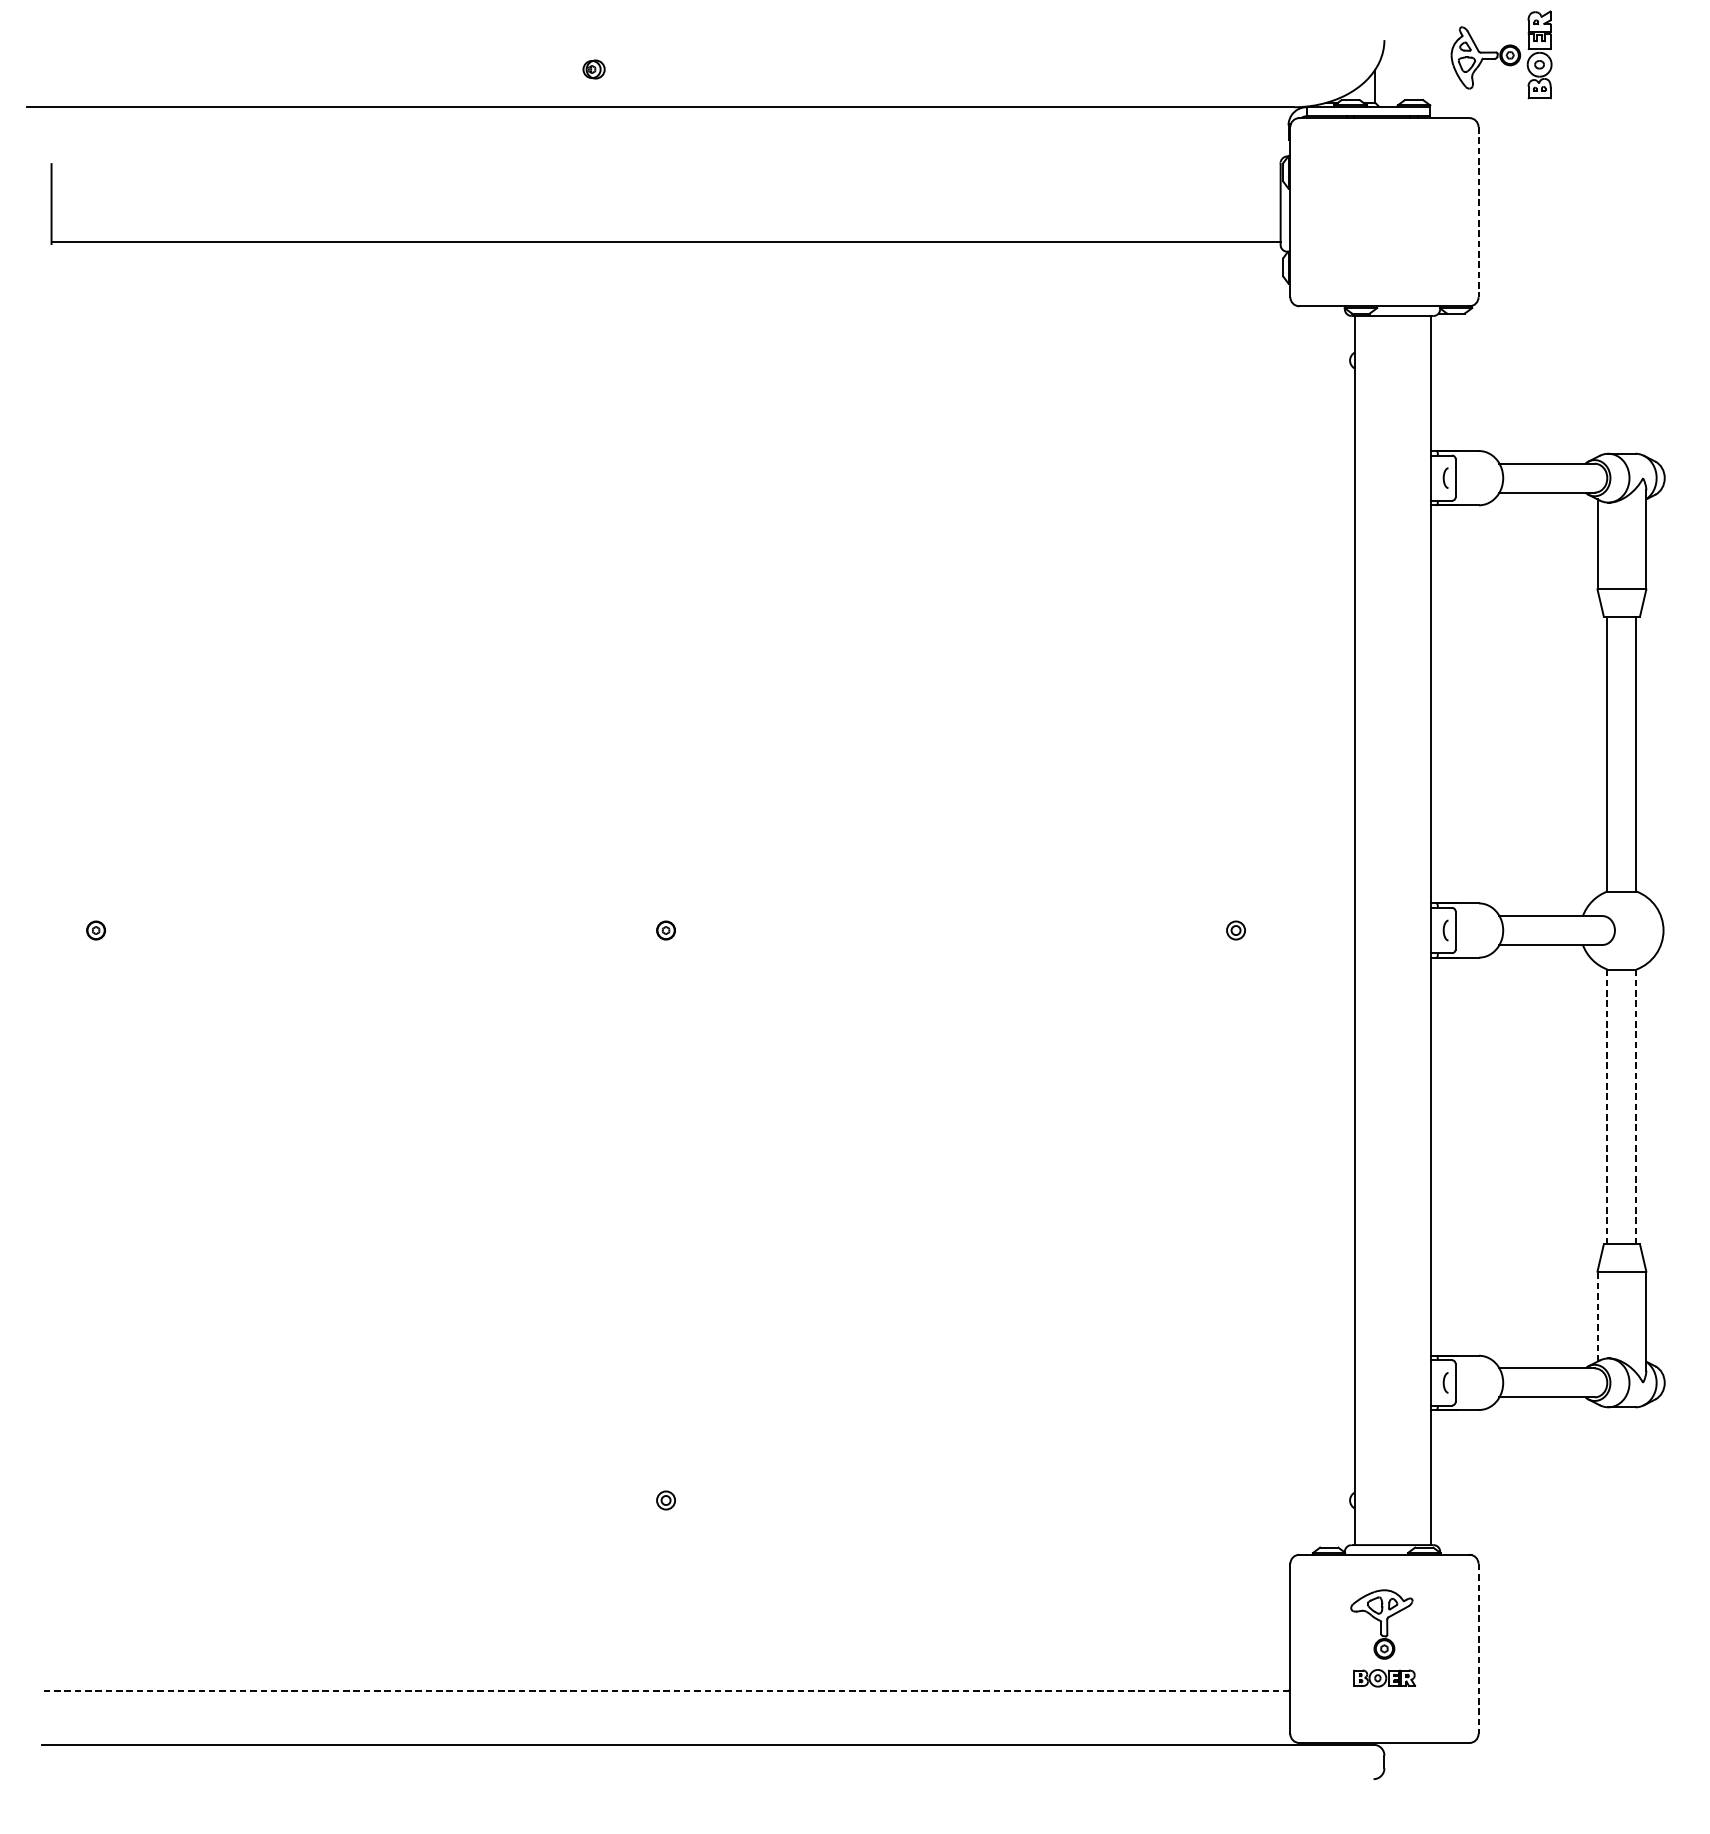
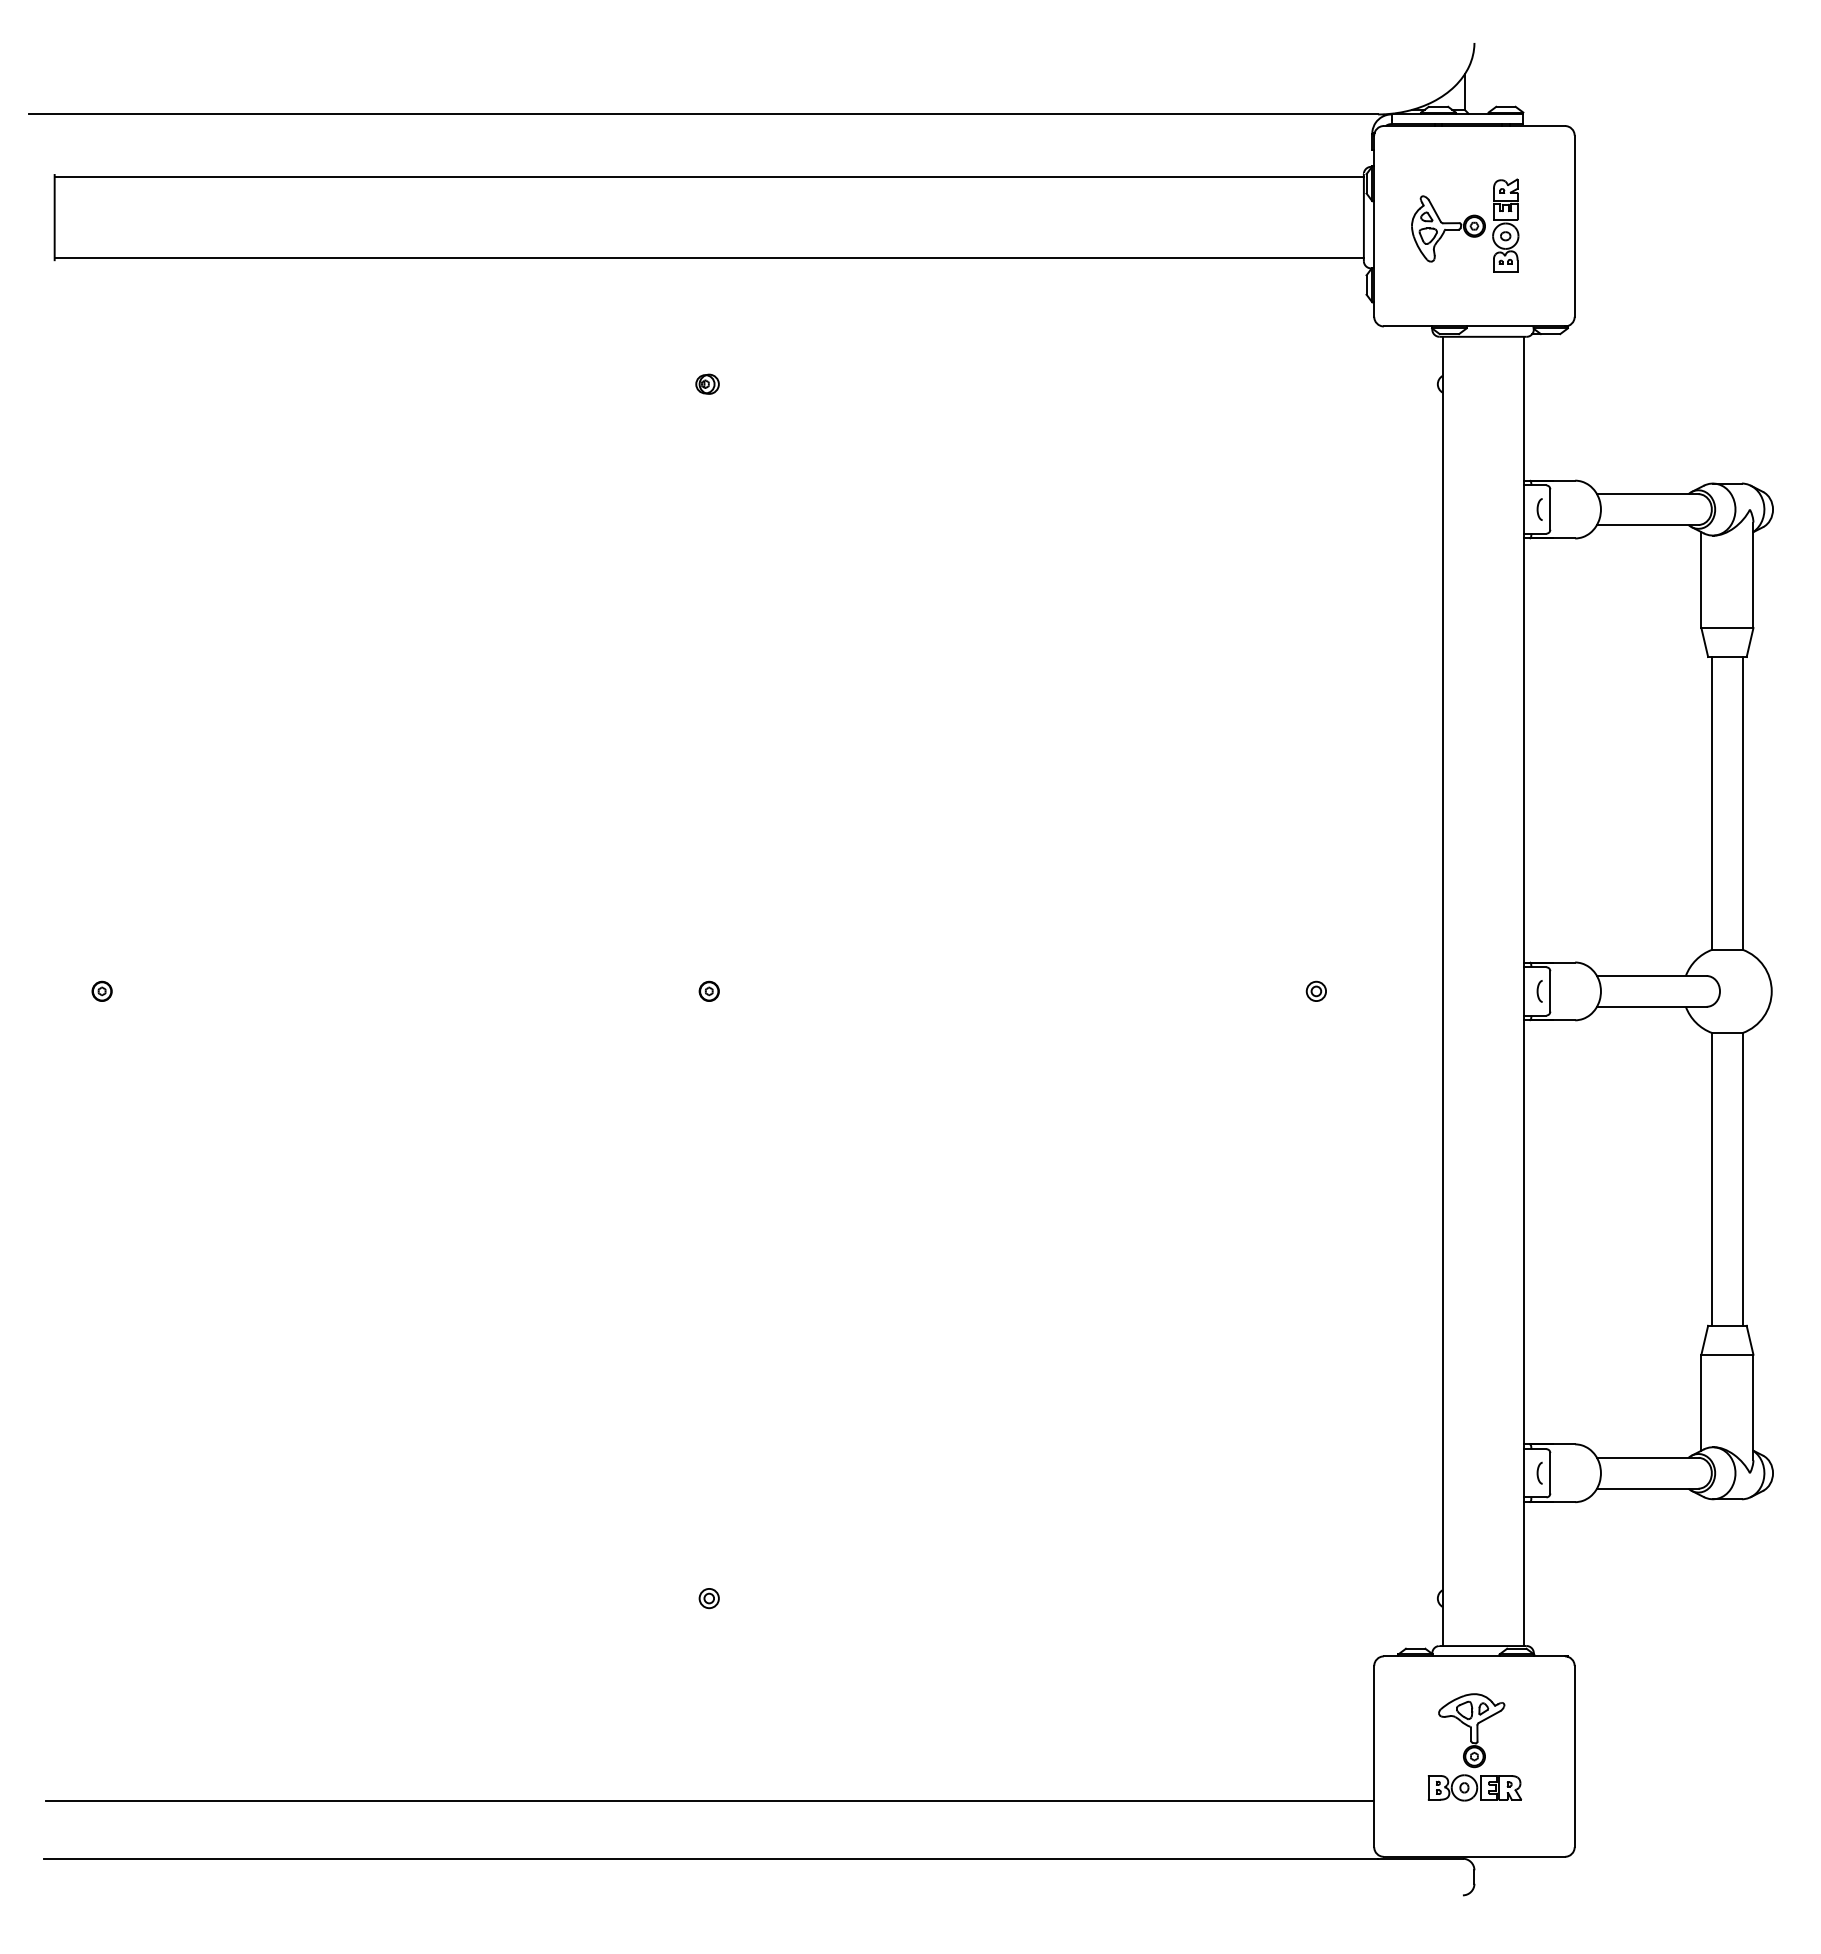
part: (1501, 54) -> (1465, 225), moved
part: (594, 68) -> (707, 383), moved
line: (665, 166) -> (708, 177), added
line: (1478, 212) -> (1574, 226), dashed -> solid
line: (1607, 1106) -> (1712, 1178), dashed -> solid
line: (1636, 1106) -> (1742, 1178), dashed -> solid
line: (1597, 1316) -> (1701, 1402), dashed -> solid
line: (1478, 1648) -> (1574, 1756), dashed -> solid
part: (1384, 1677) -> (1474, 1787), size x1.43
line: (666, 1690) -> (709, 1800), dashed -> solid

